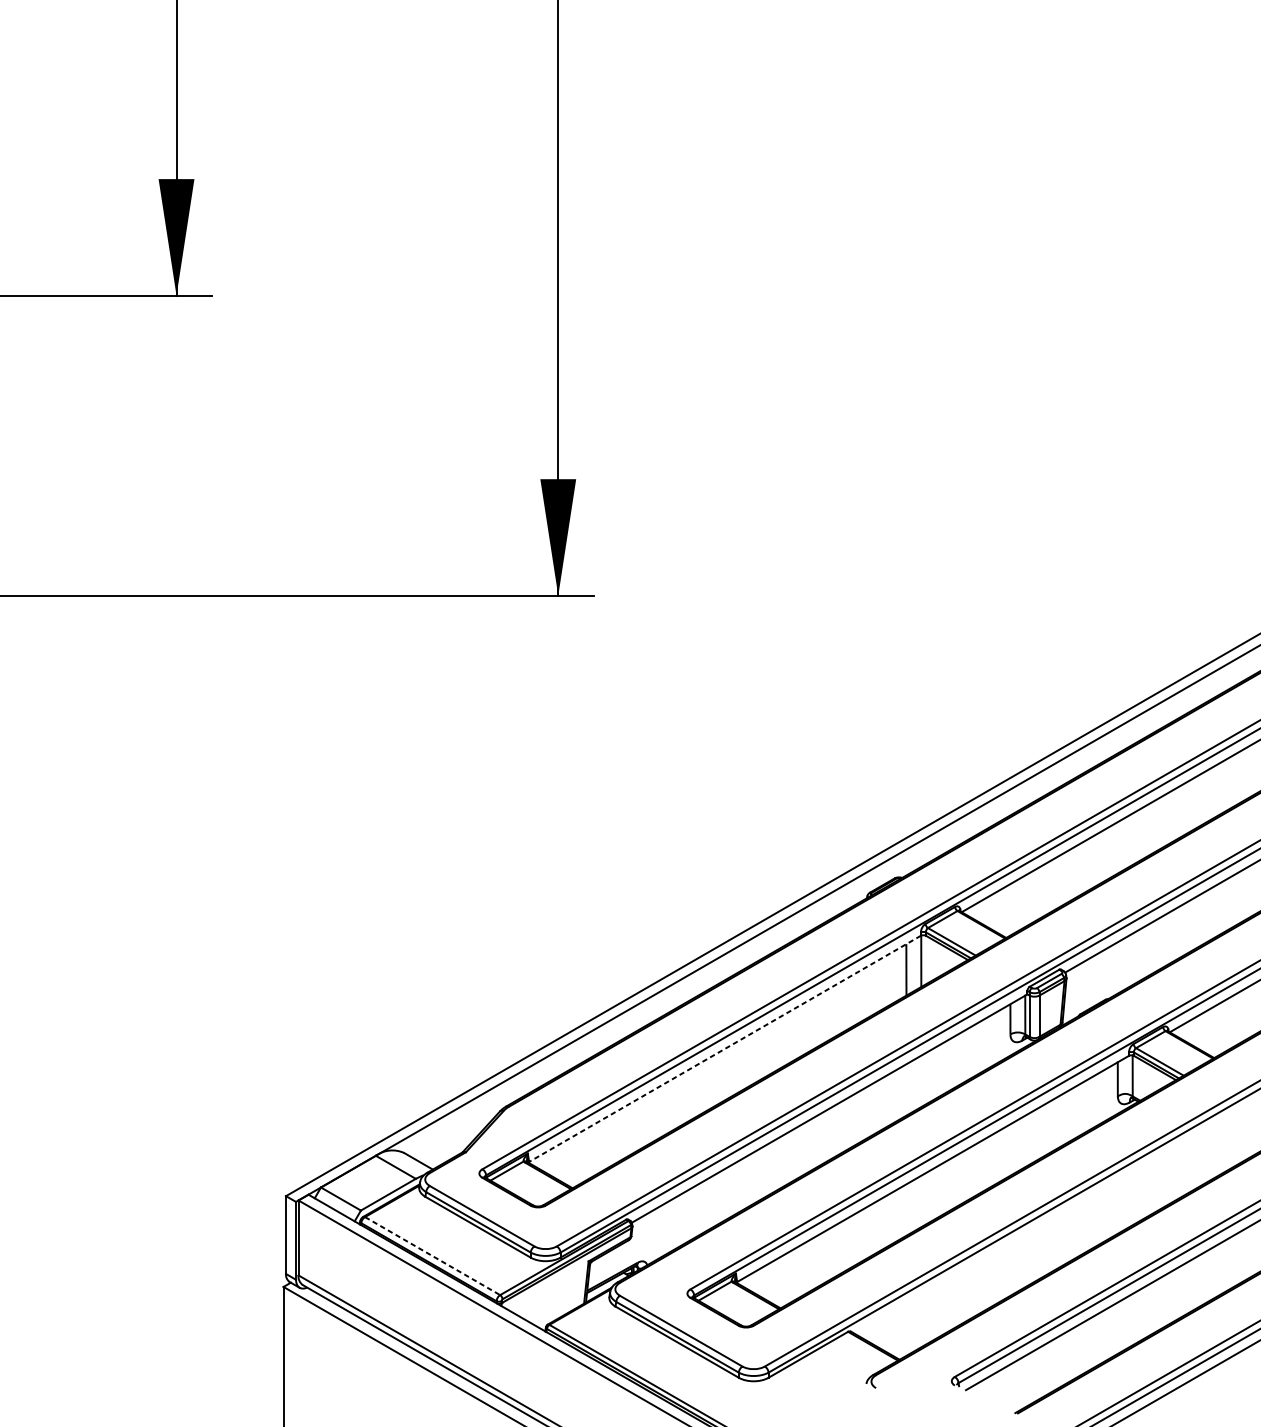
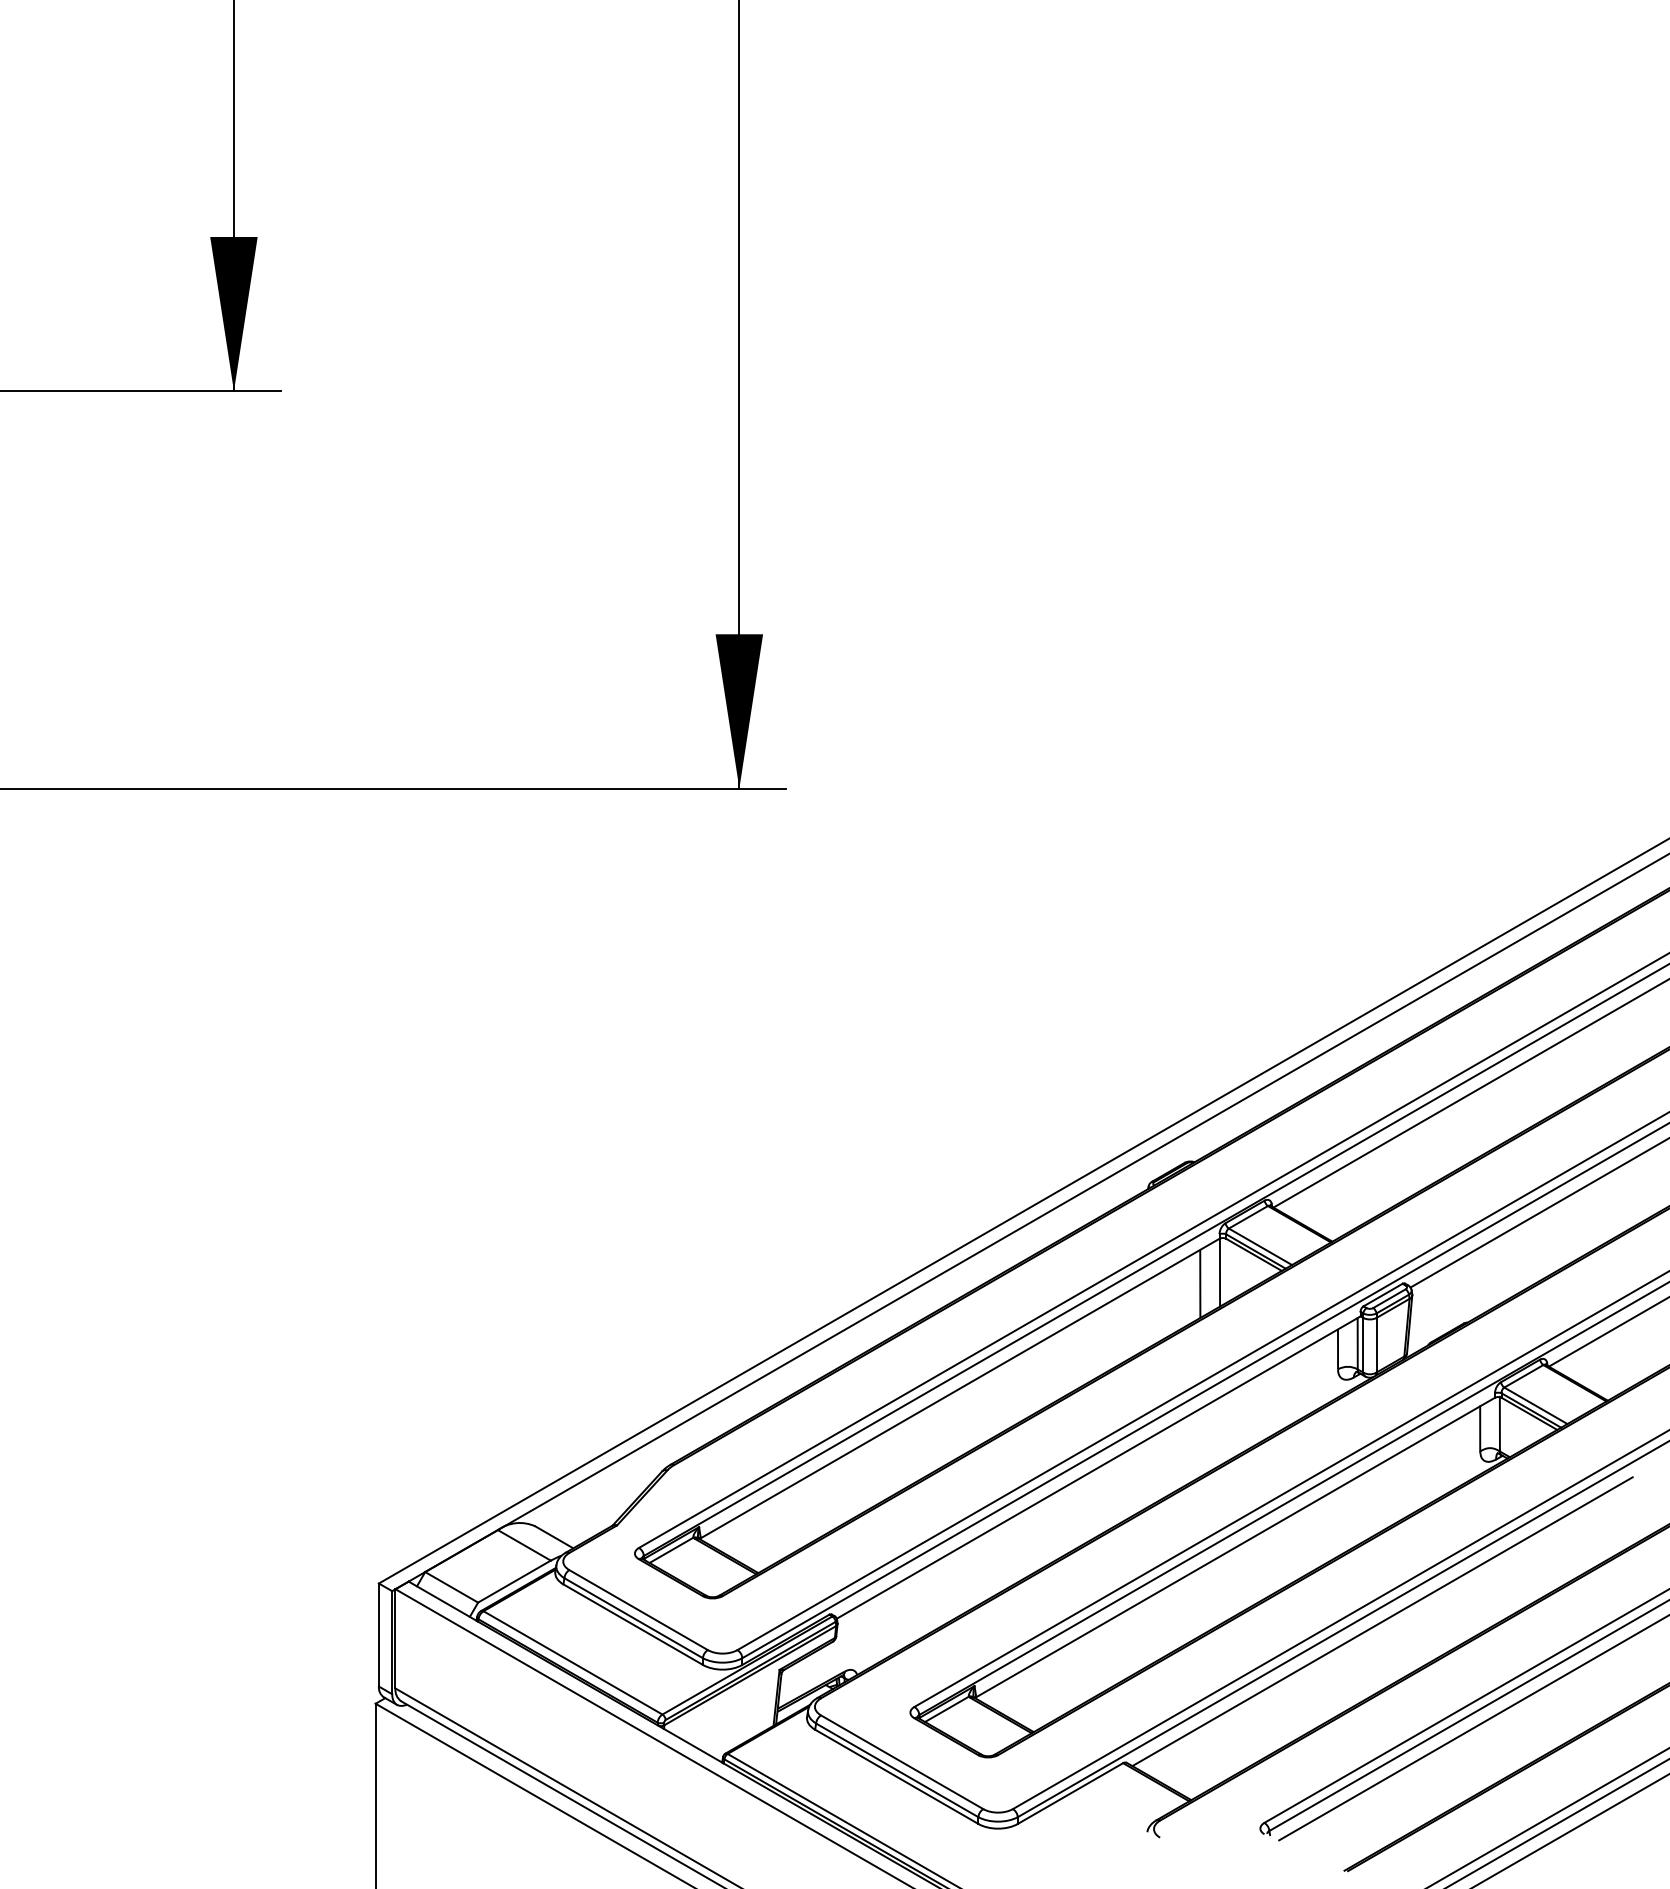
line: (725, 1048) -> (960, 1388), dashed -> solid
line: (1044, 1224) -> (1382, 1621), added
line: (432, 1256) -> (573, 1663), dashed -> solid

